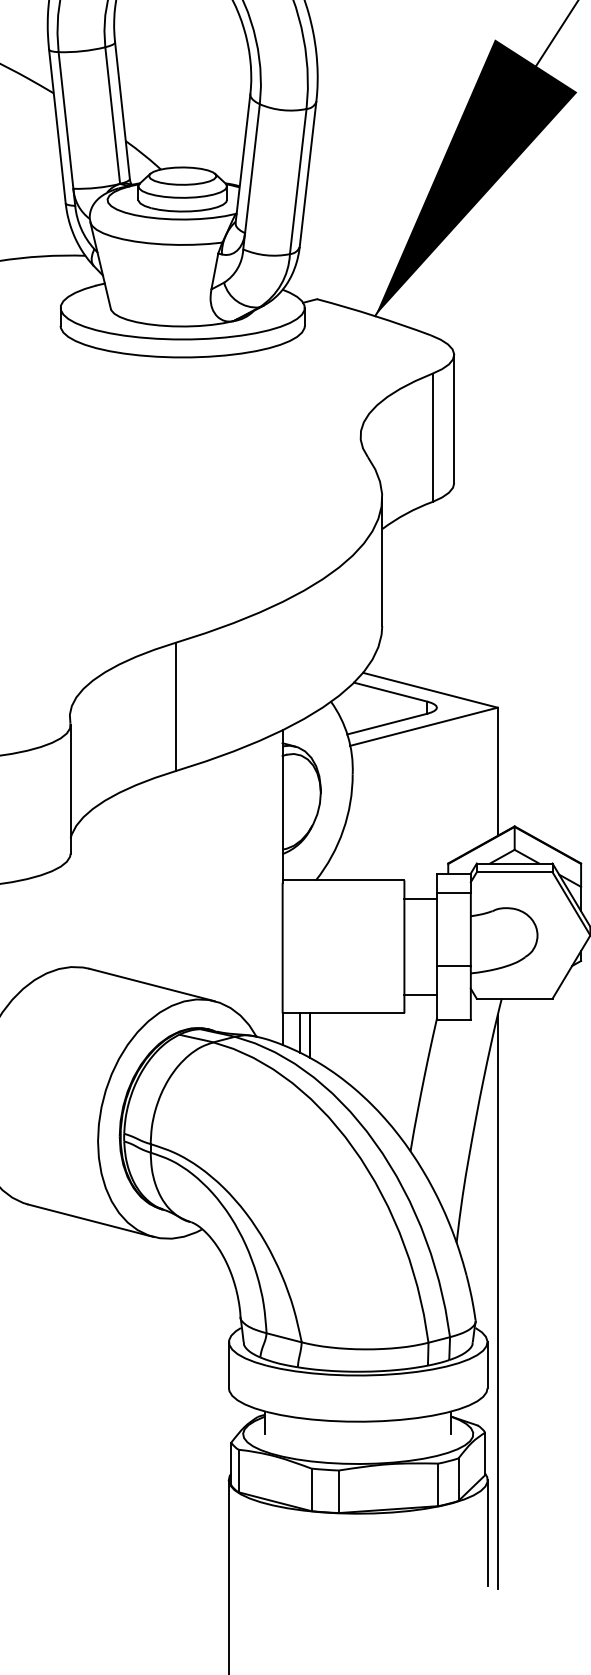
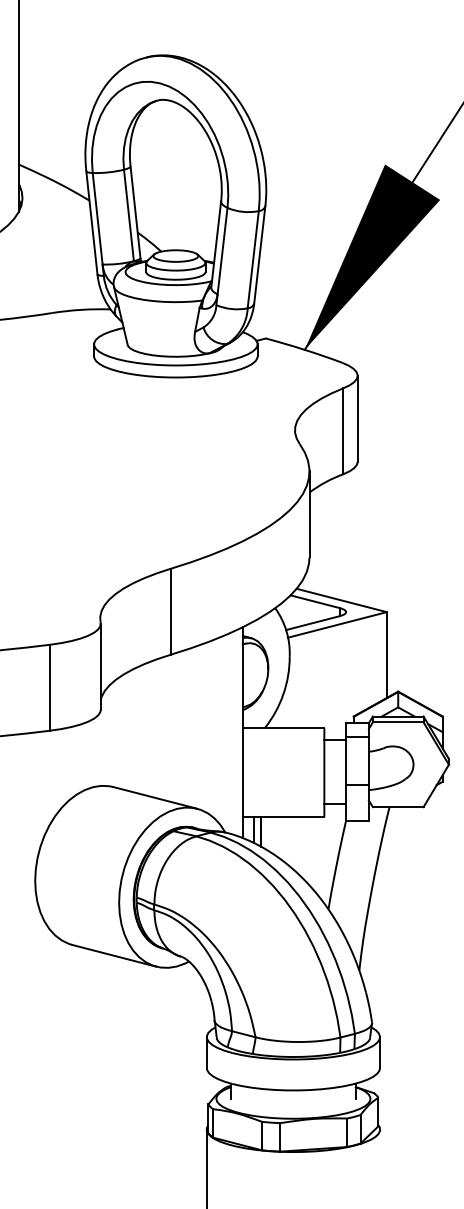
line: (497, 1302) -> (386, 1010), removed
line: (488, 1532) -> (380, 1164), removed

